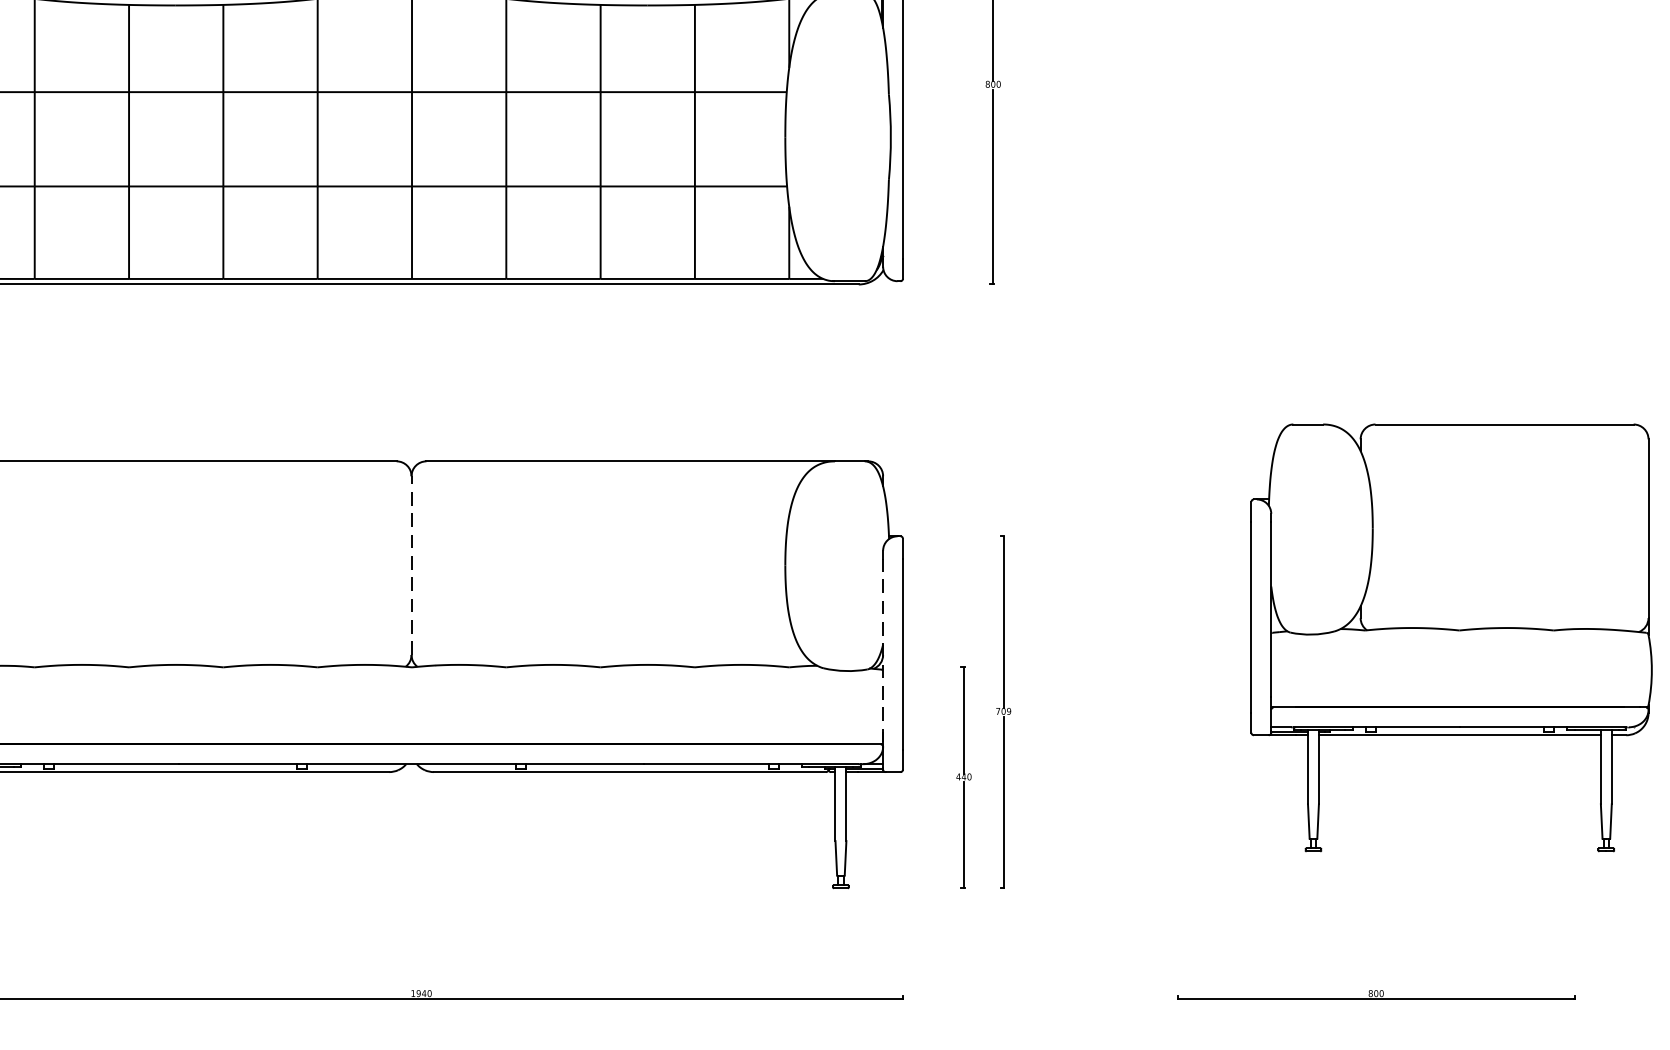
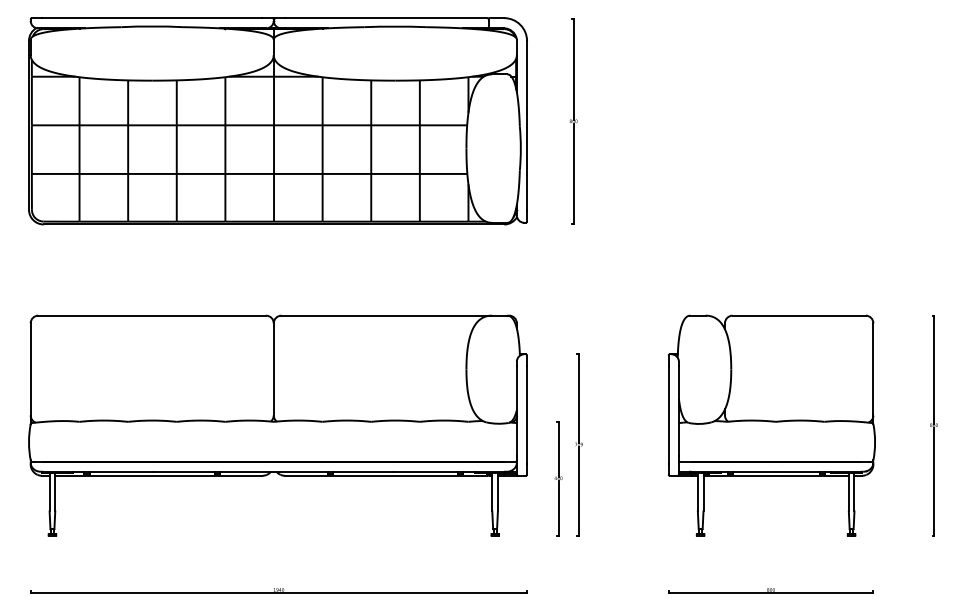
line: (411, 563) -> (273, 368), dashed -> solid
part: (1450, 637) -> (771, 425), moved
line: (882, 649) -> (516, 412), dashed -> solid

